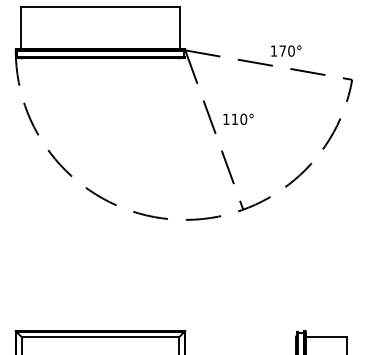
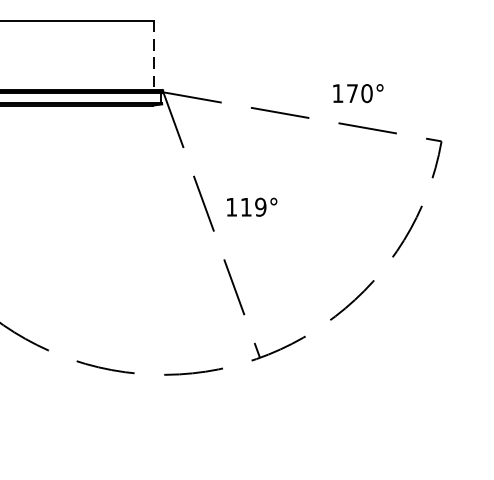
line: (179, 28) -> (153, 55), solid -> dashed
text: (286, 50) -> (358, 92), moved
text: (243, 119) -> (260, 207), 110° -> 119°

